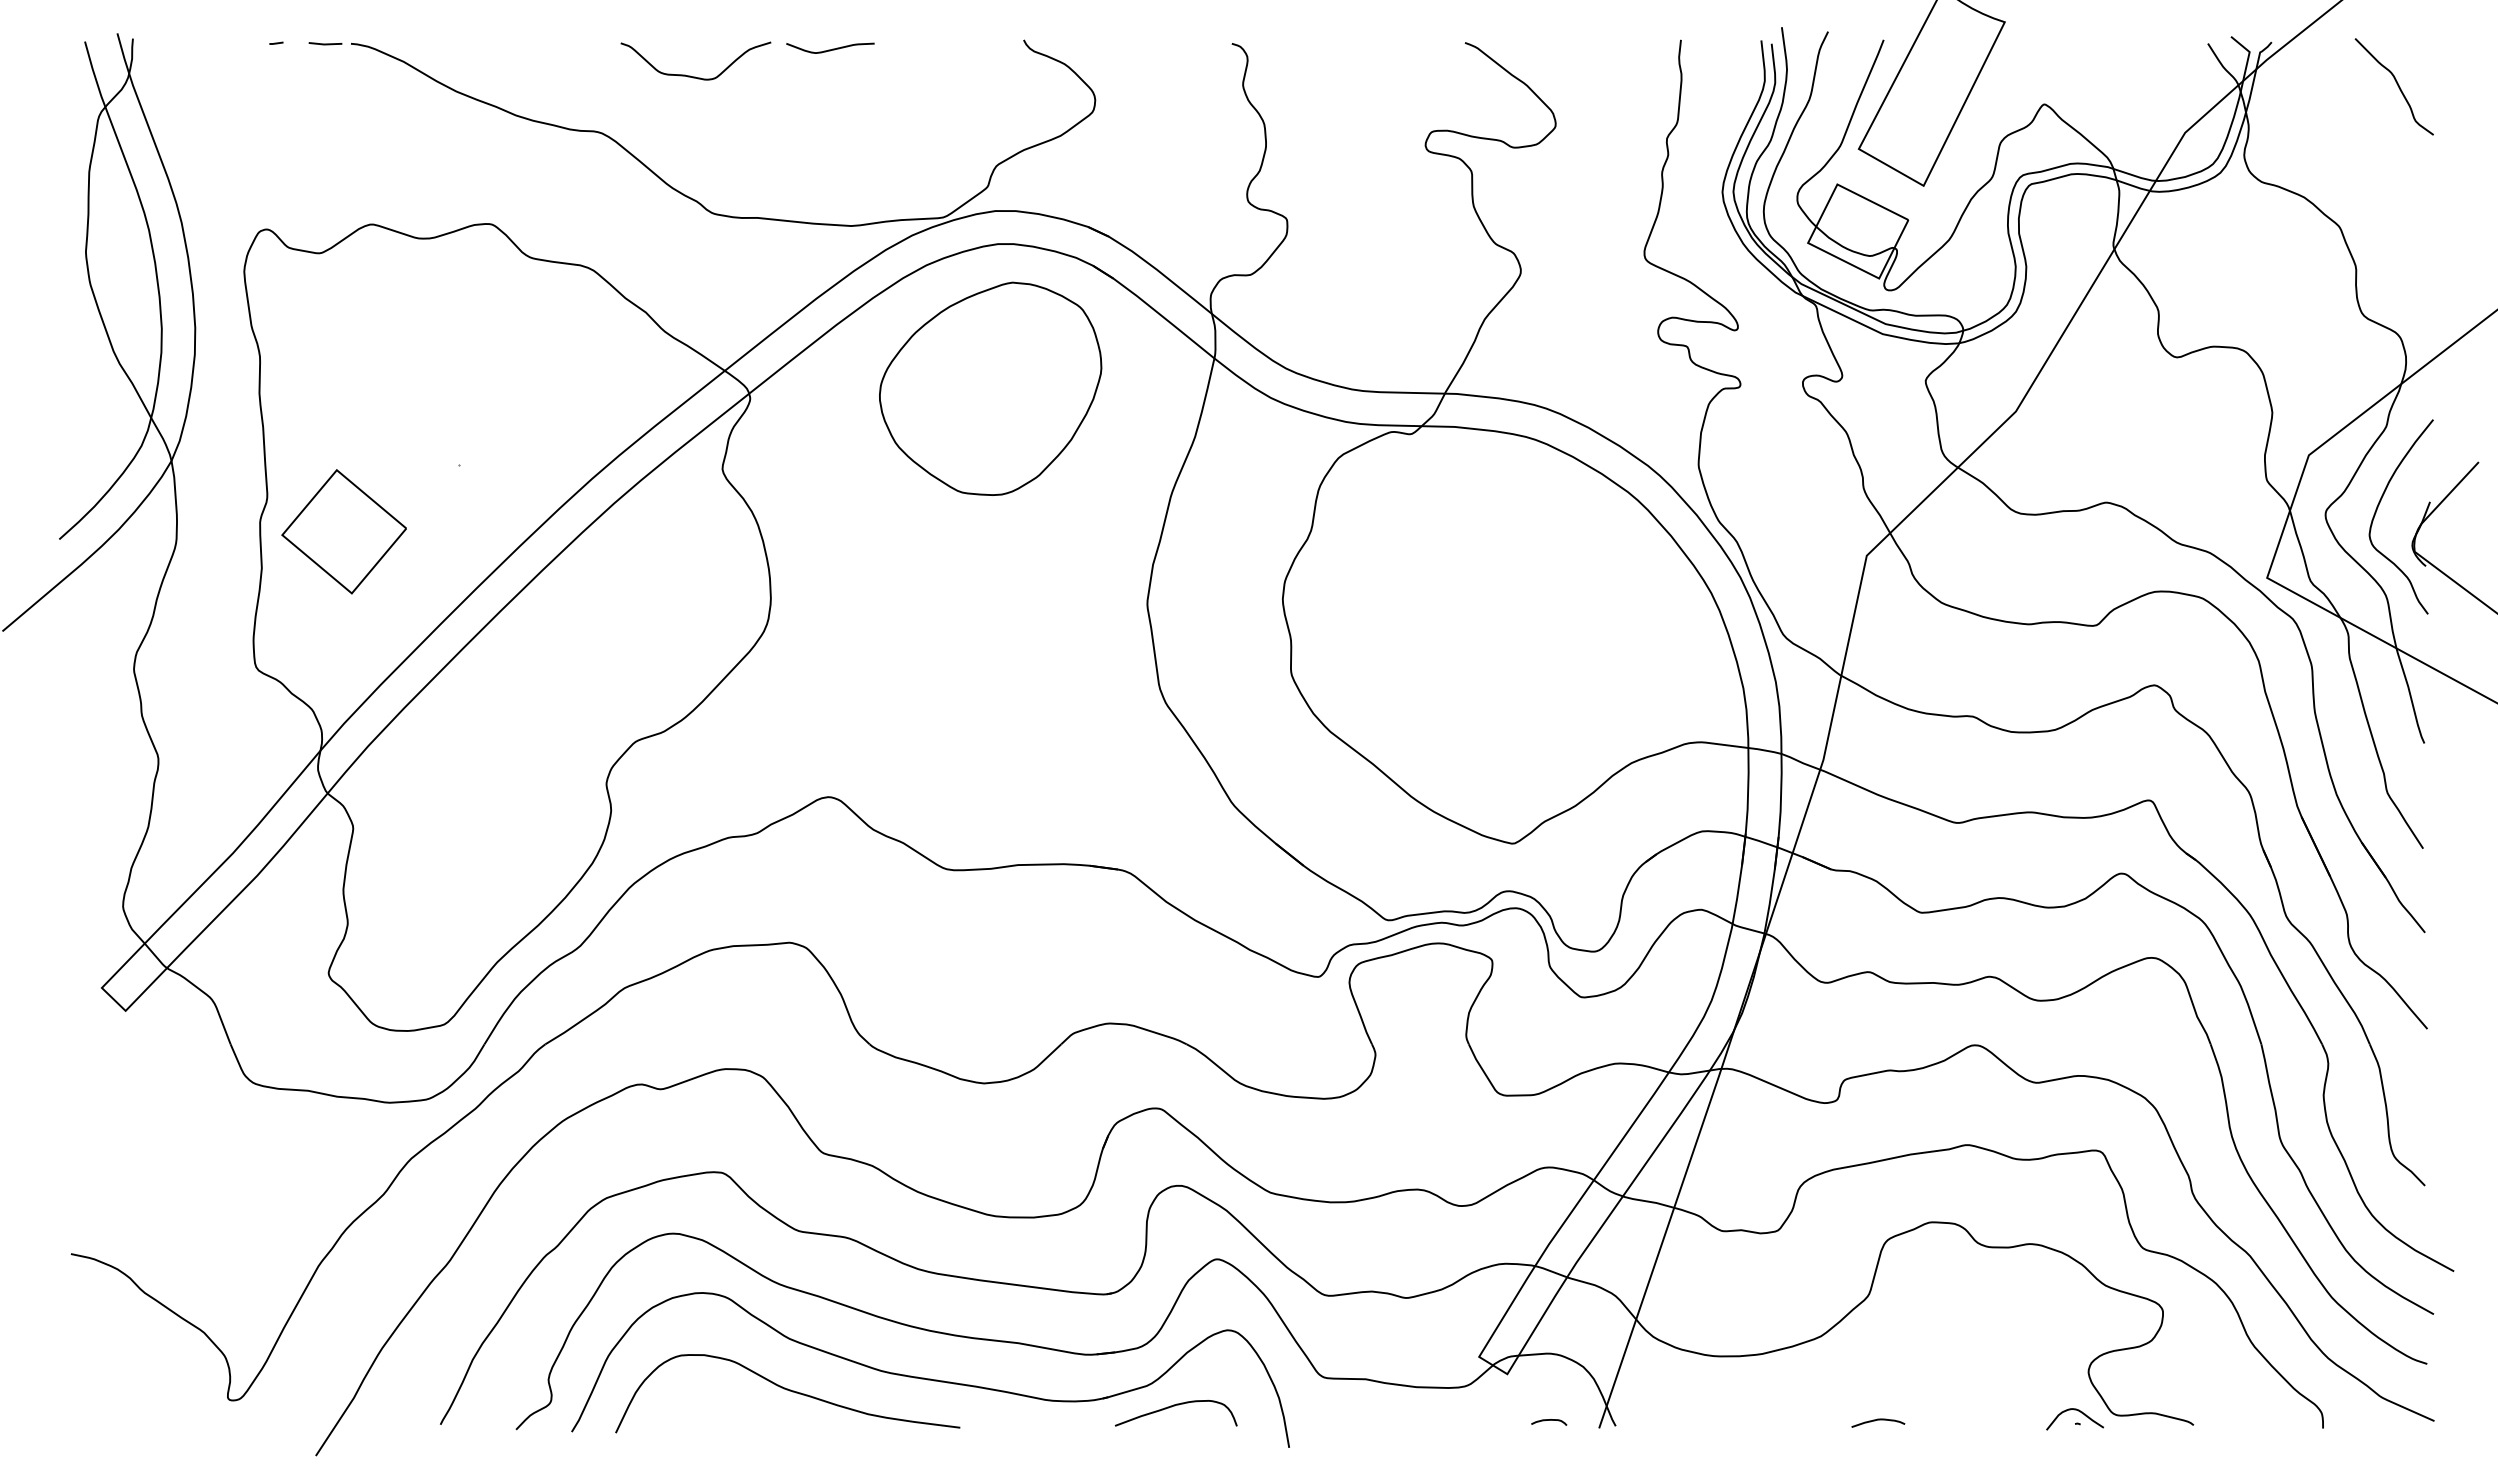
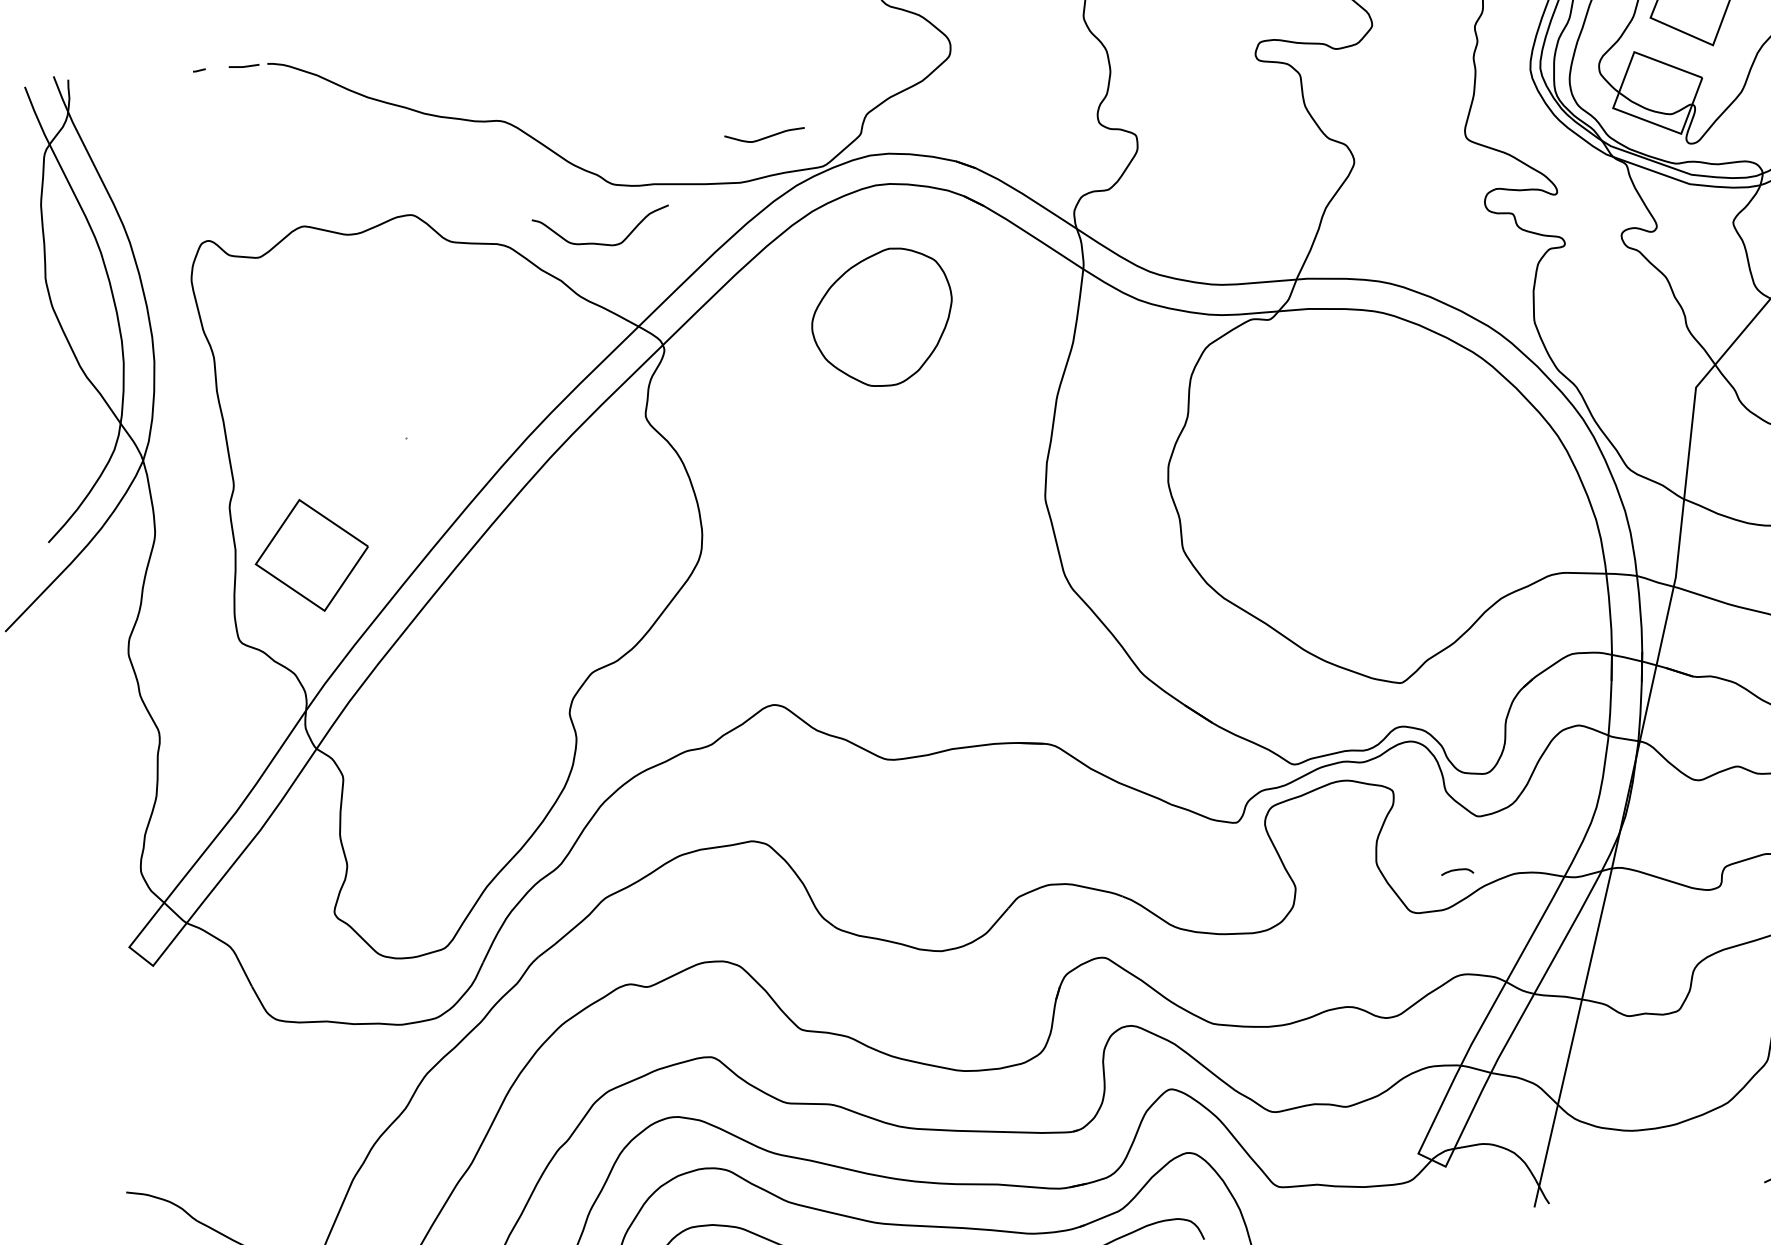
curve: (830, 49) -> (765, 137), moved
curve: (690, 75) -> (598, 242), moved
part: (990, 388) -> (882, 317), size x0.7
part: (343, 531) -> (311, 555), moved
curve: (1549, 1420) -> (1457, 870), moved

